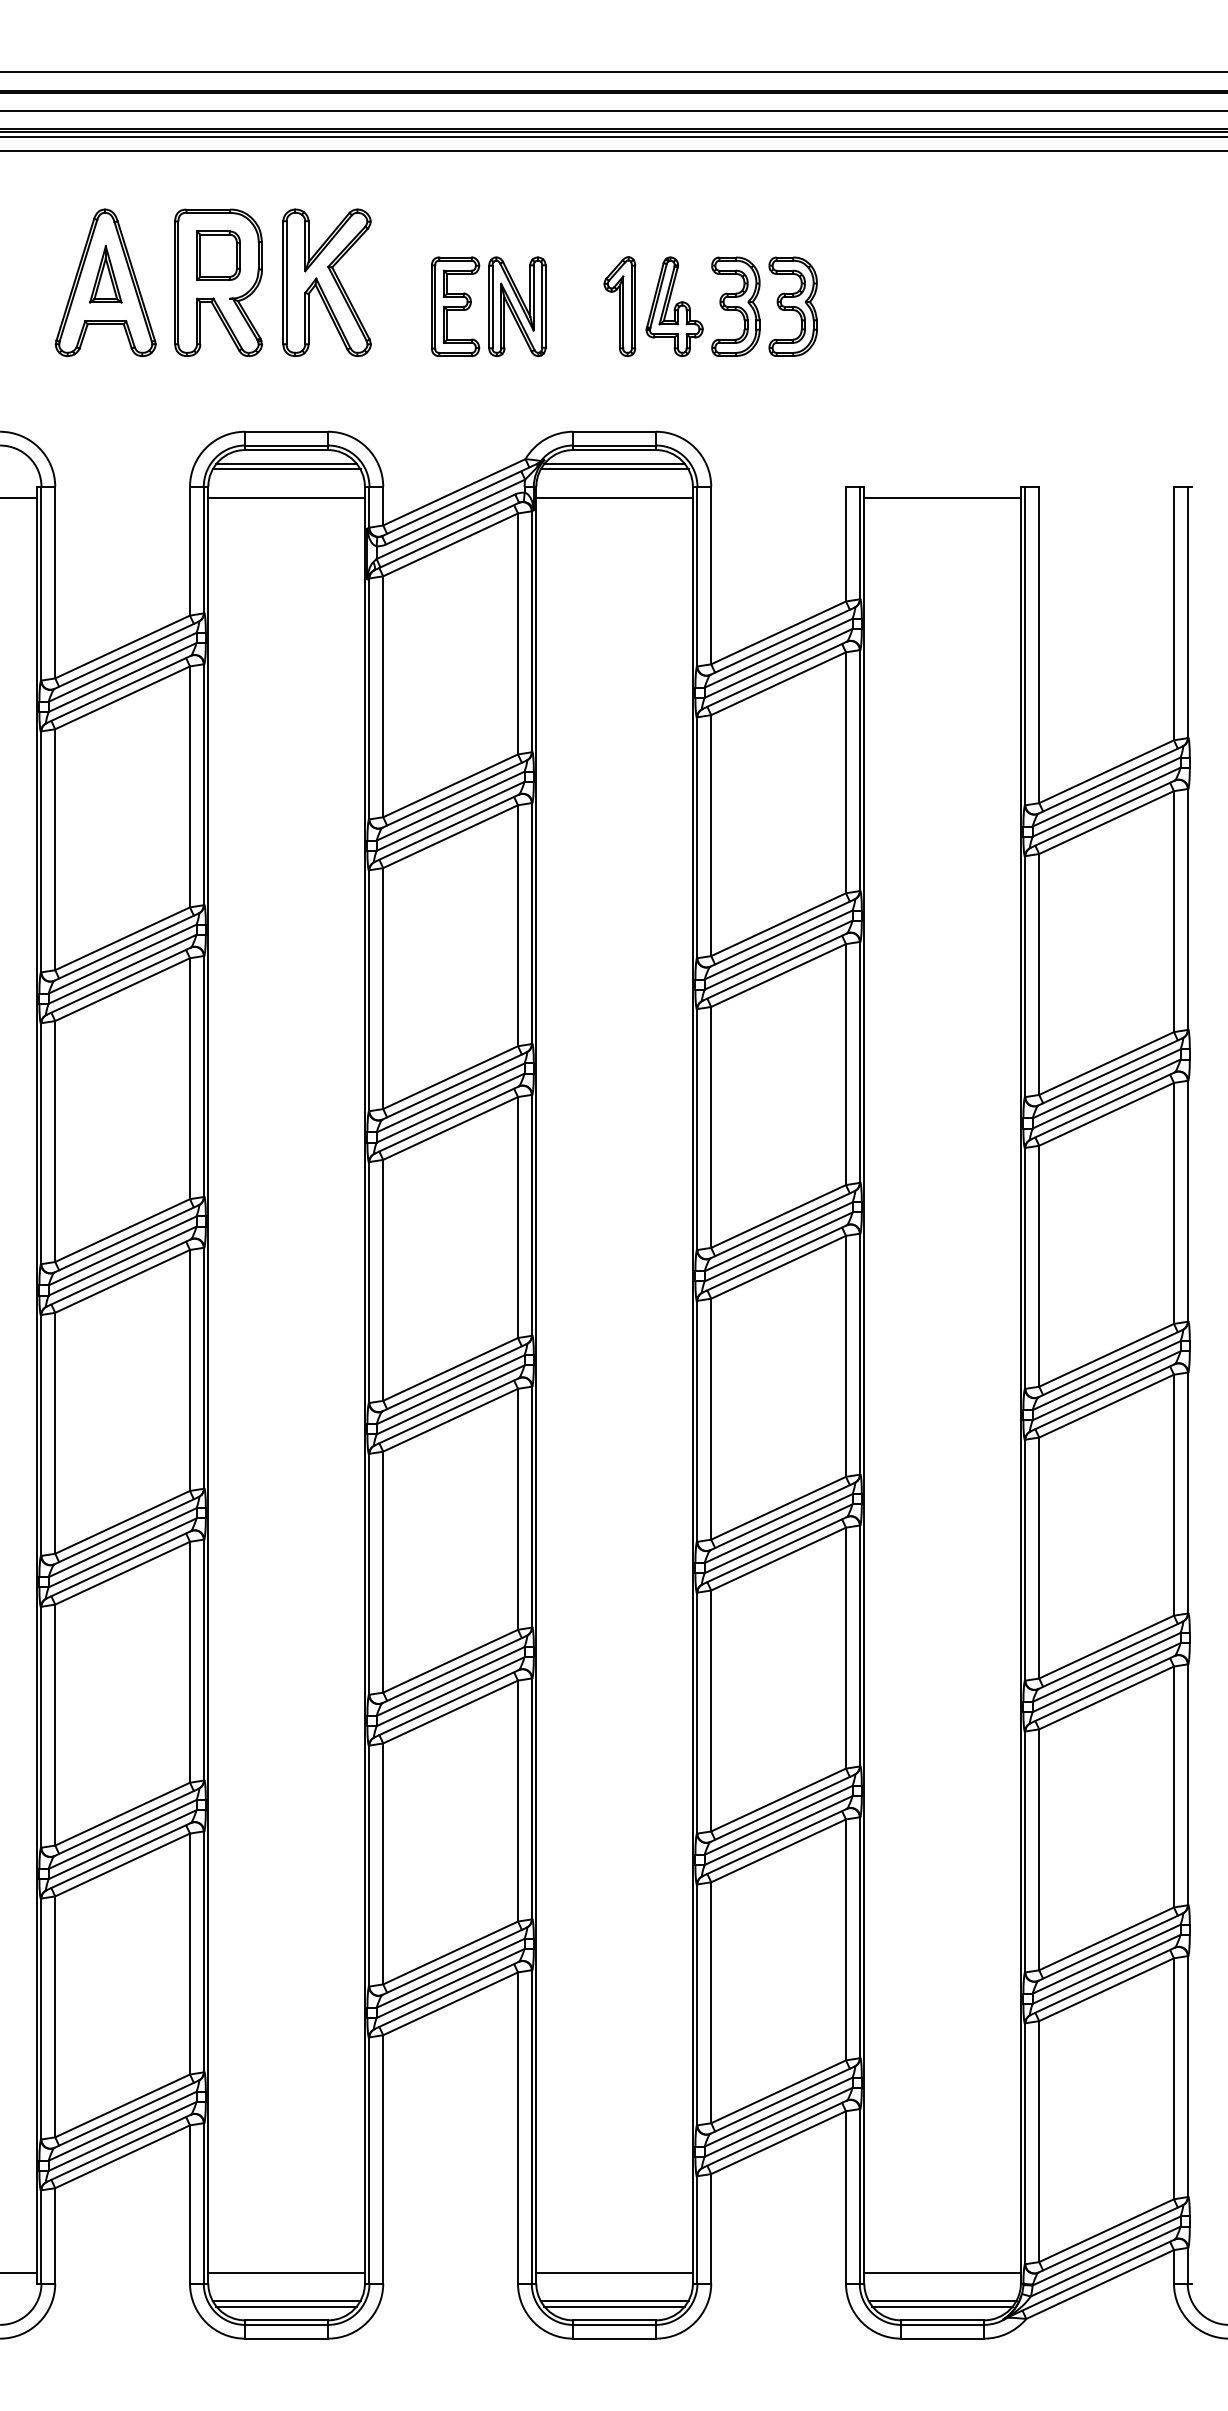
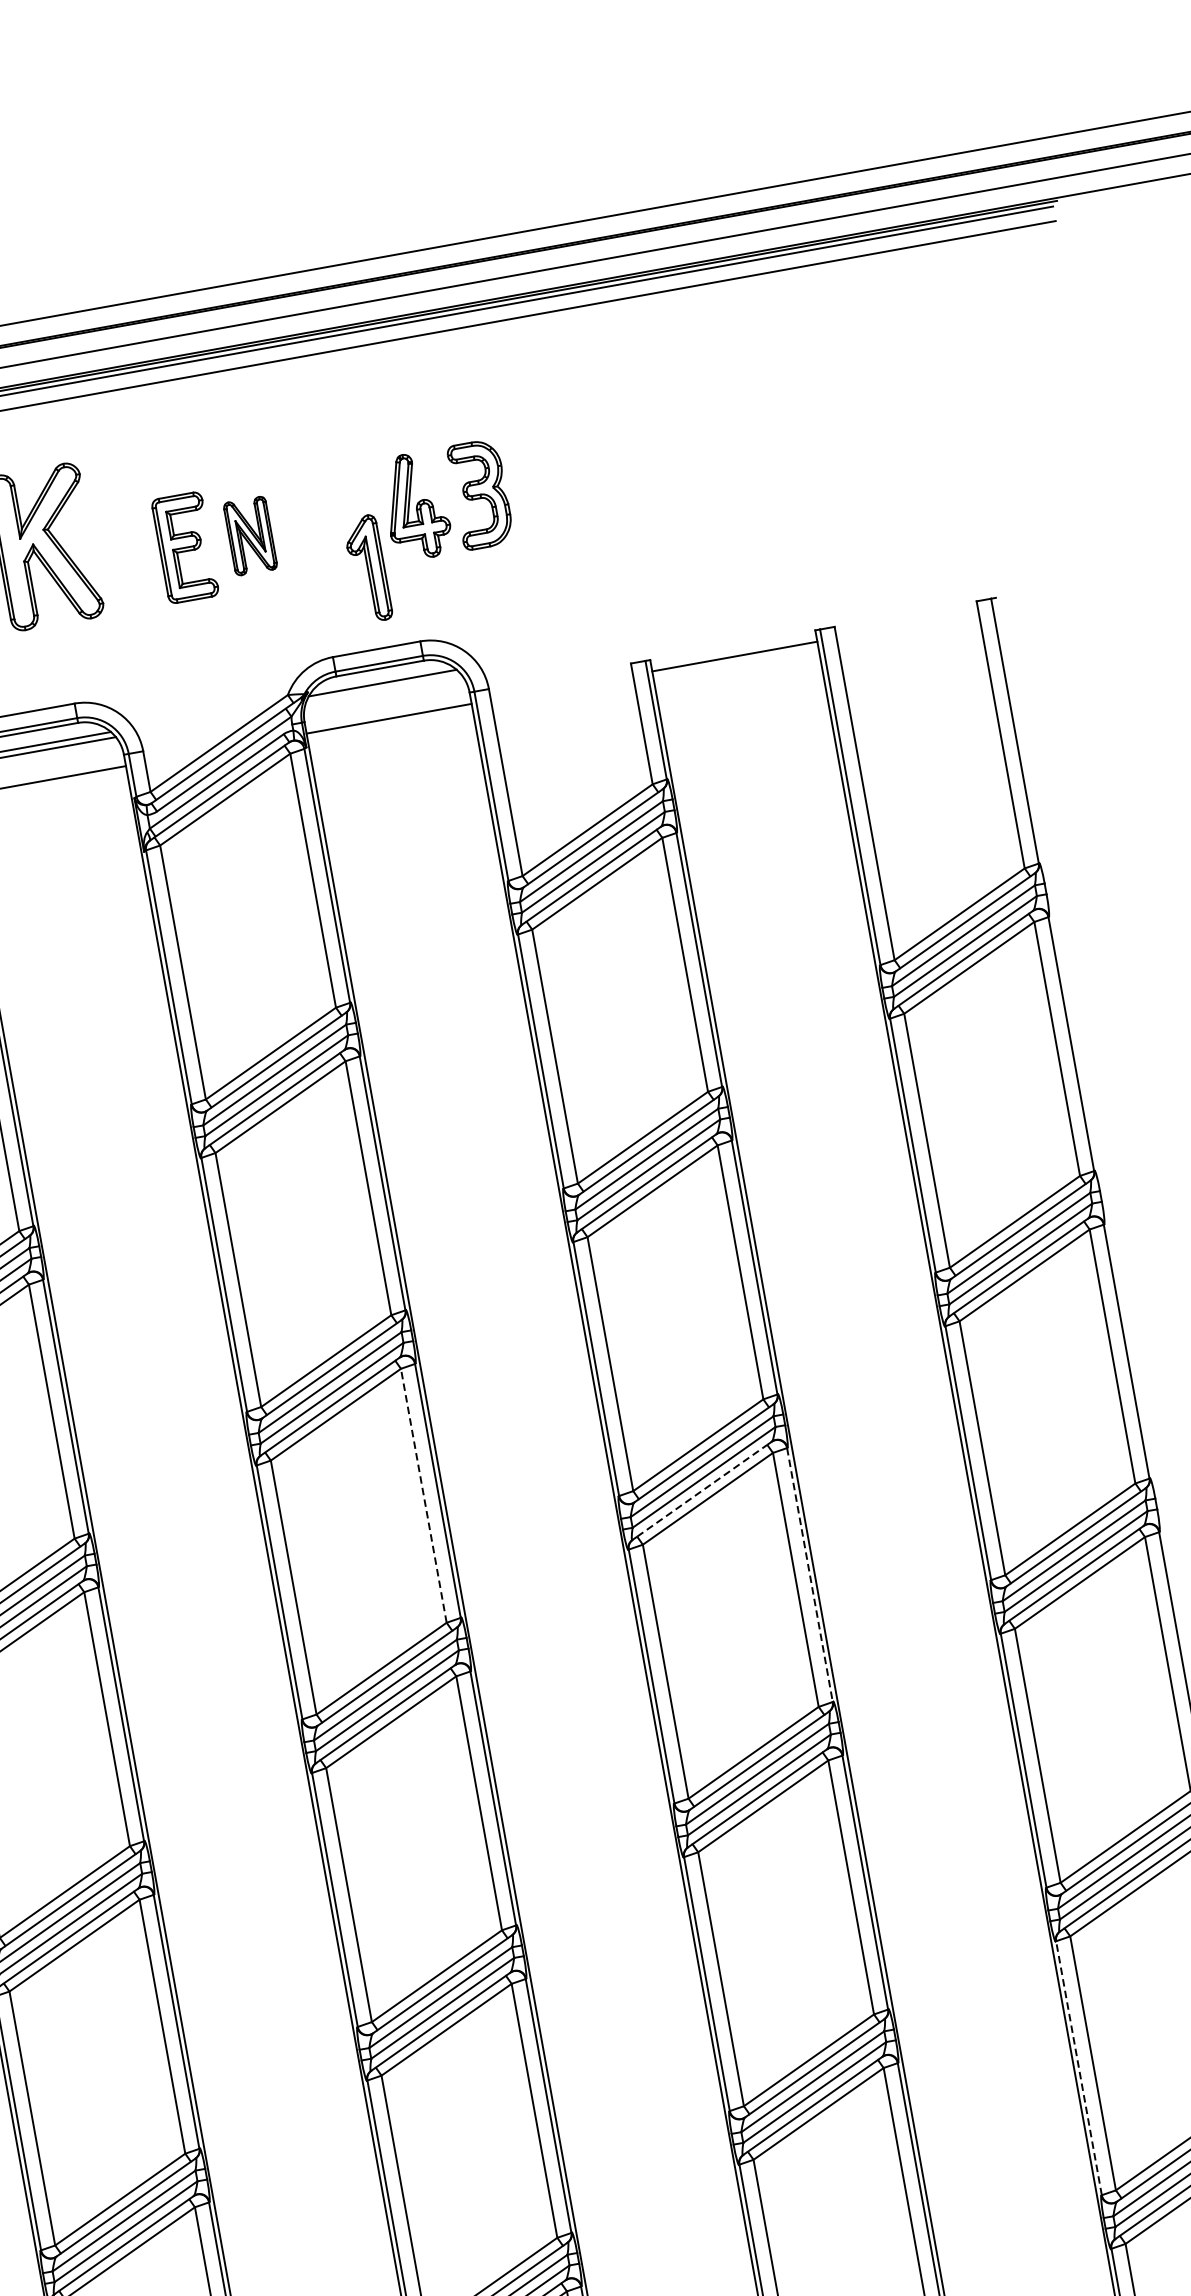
part: (517, 306) -> (250, 535), size x0.7
part: (619, 306) -> (367, 569), moved
part: (792, 306) -> (540, 483), removed
line: (614, 469) -> (383, 689), removed
line: (518, 1217) -> (424, 1495), solid -> dashed
line: (775, 1258) -> (702, 1490), solid -> dashed
line: (859, 1354) -> (809, 1575), solid -> dashed
line: (1025, 1851) -> (1078, 2067), solid -> dashed

